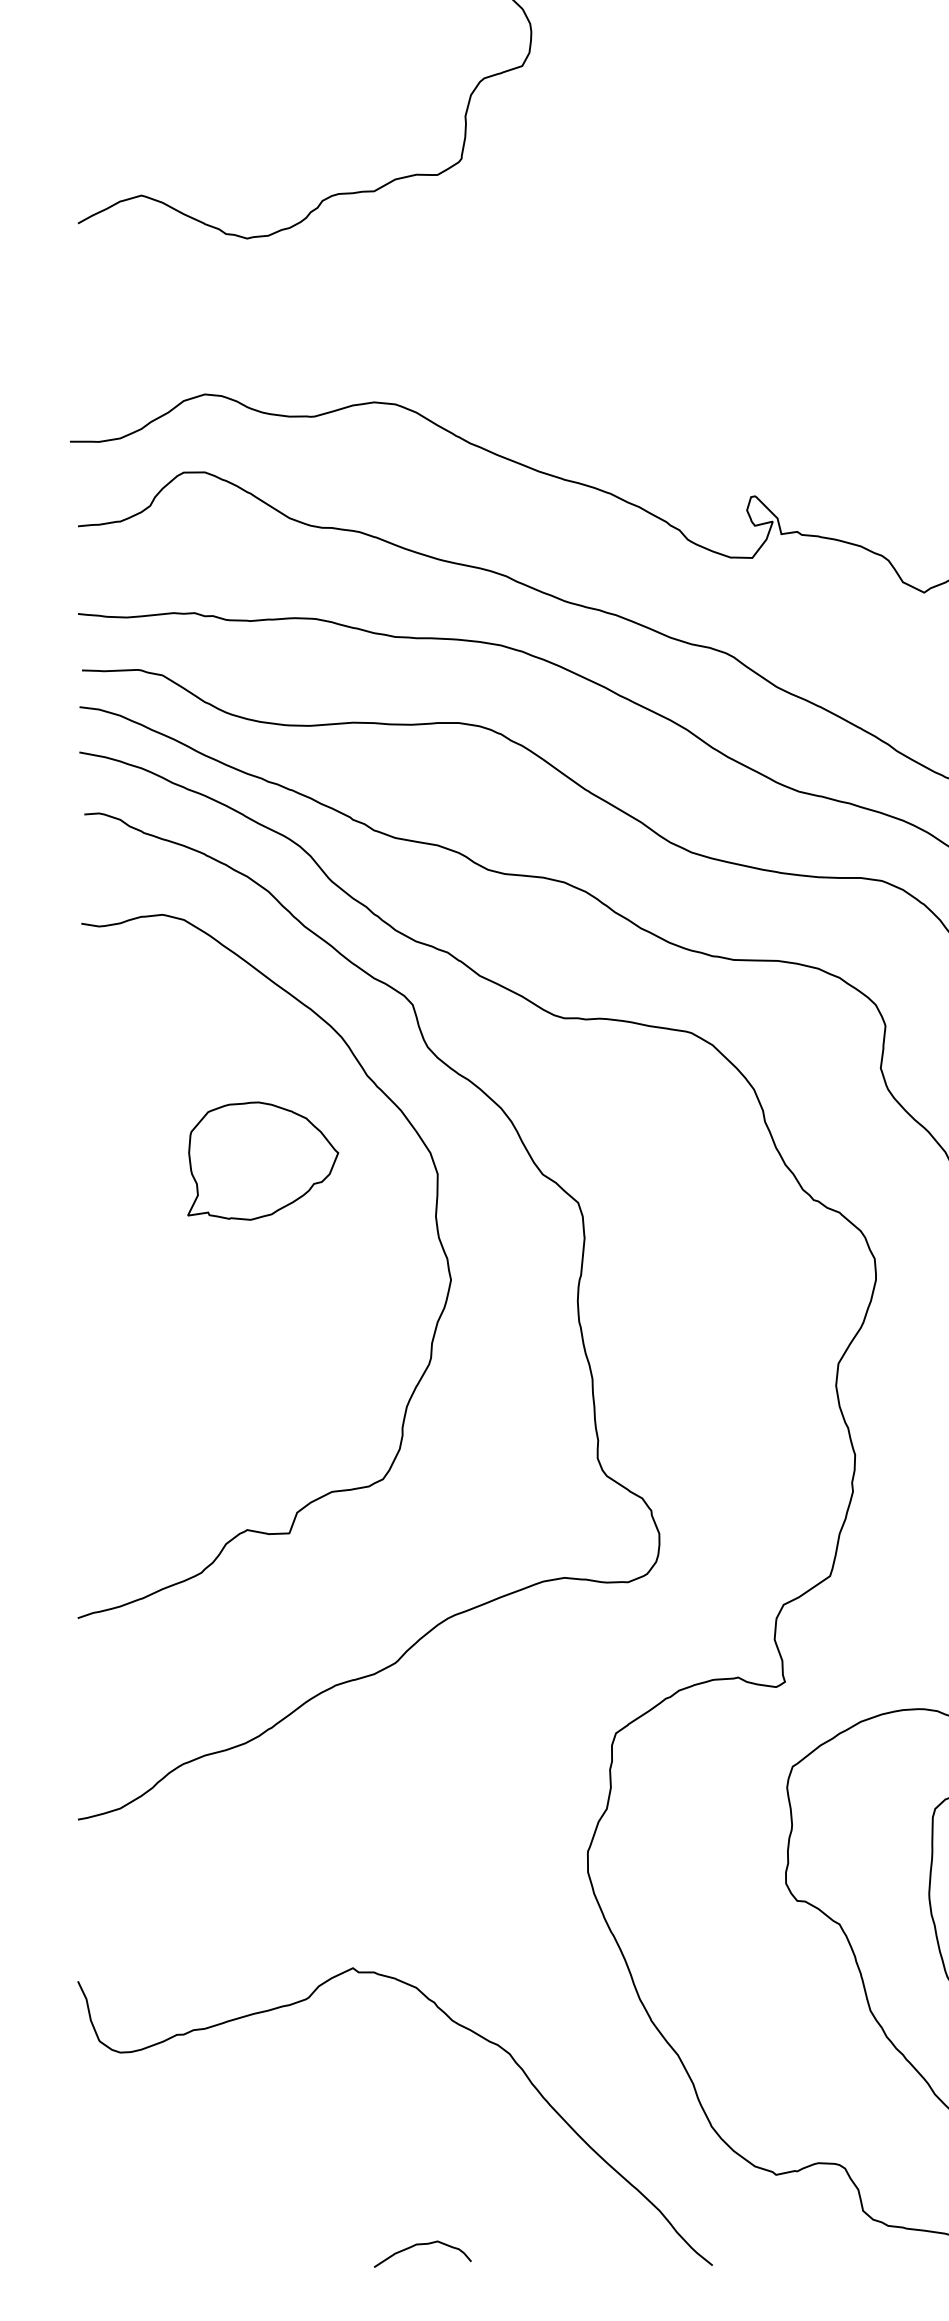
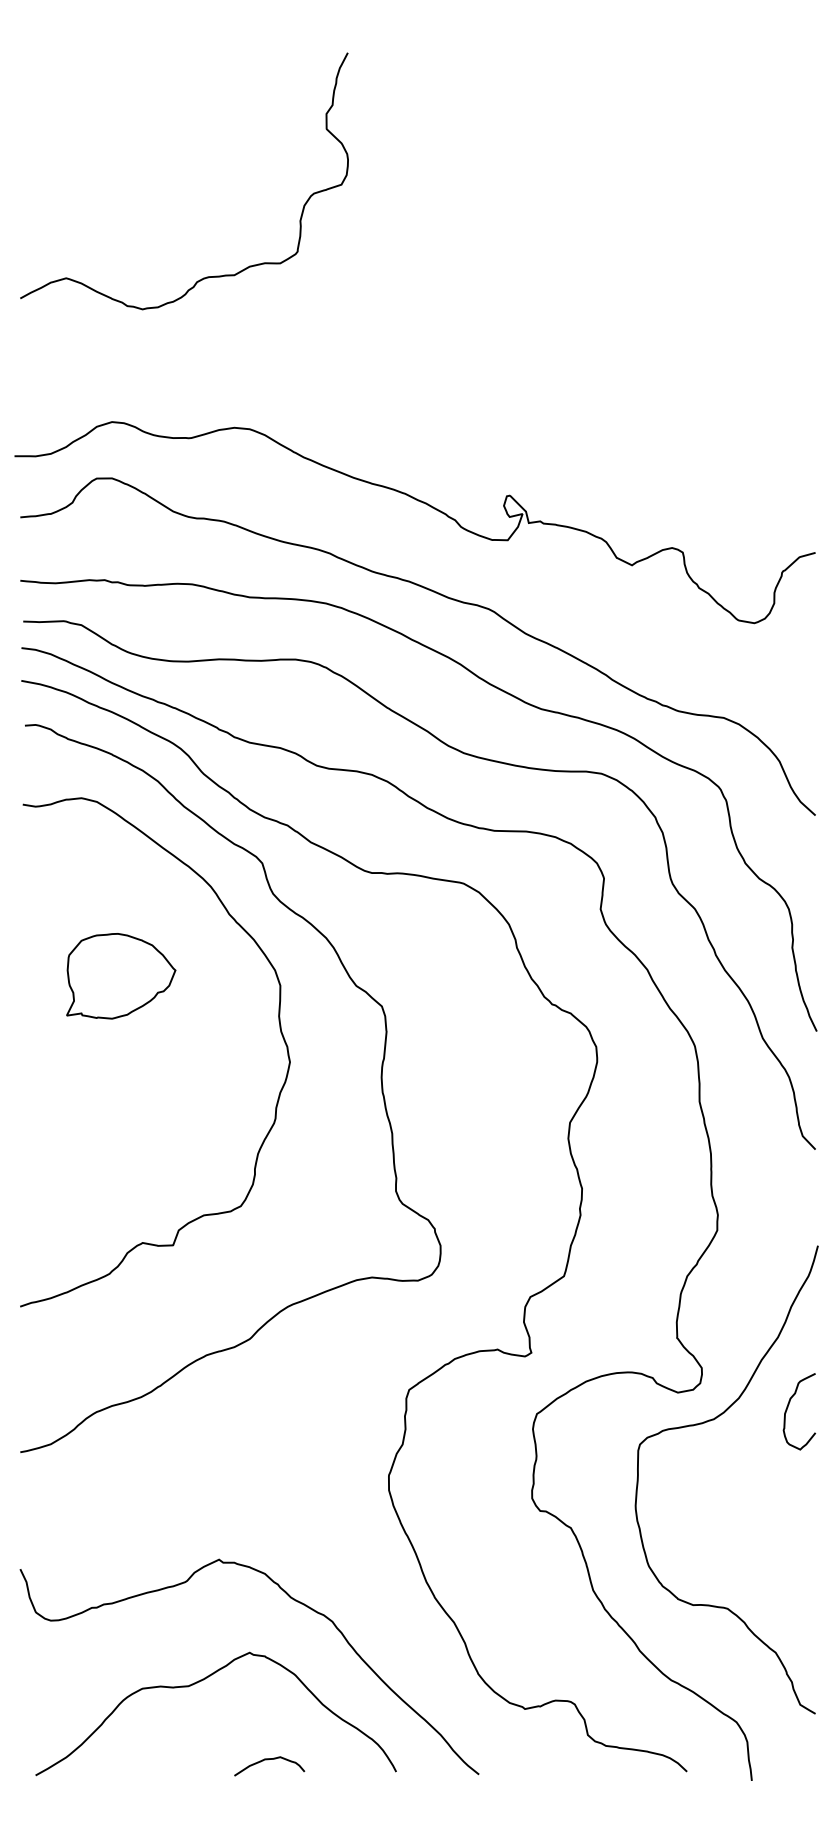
part: (263, 1161) -> (121, 976), moved
curve: (325, 2138) -> (199, 1682), added

